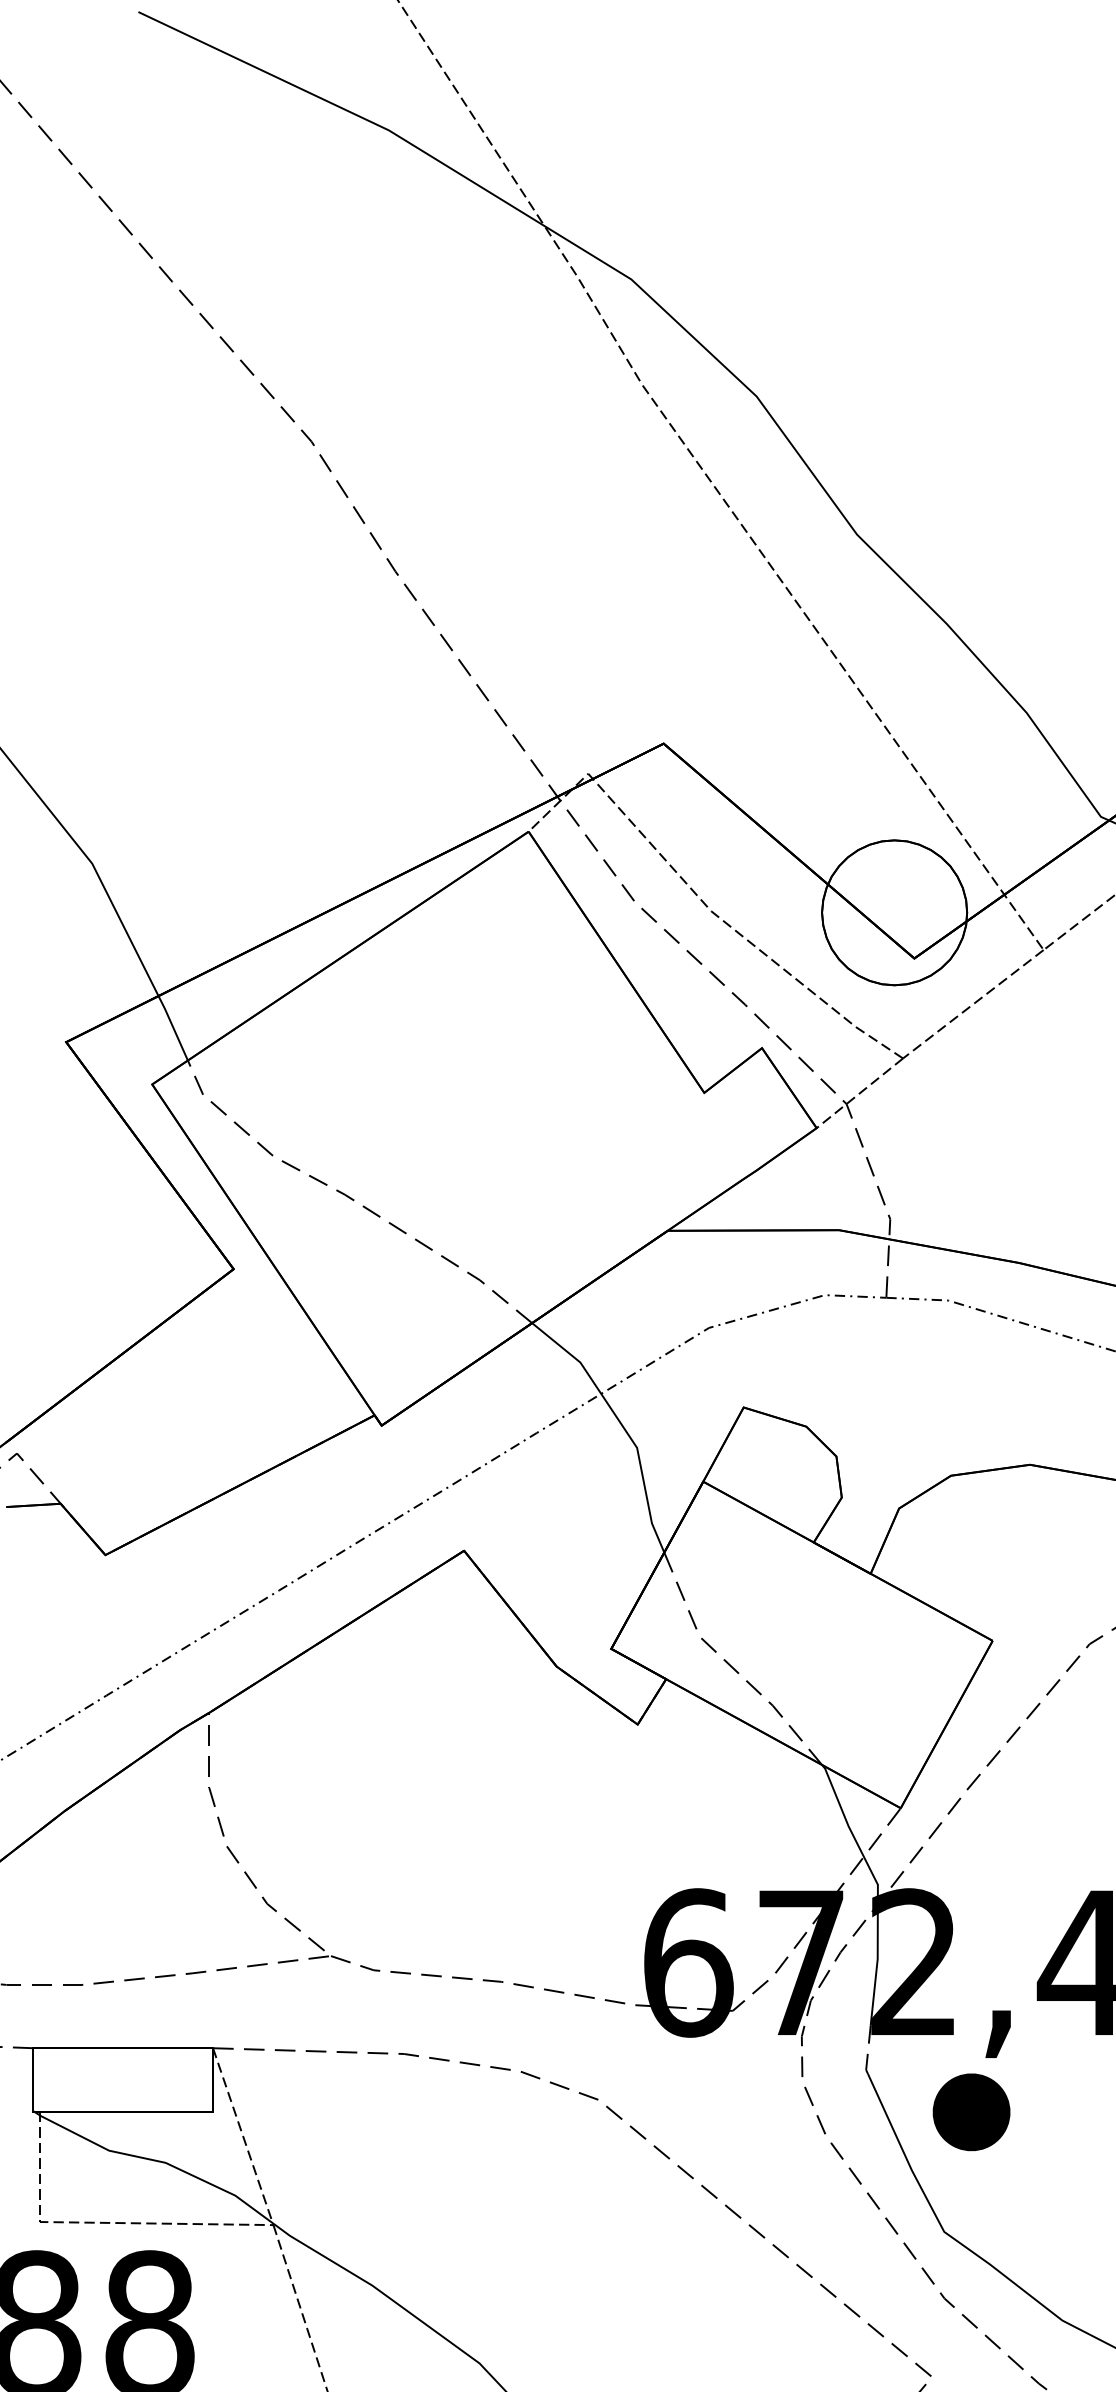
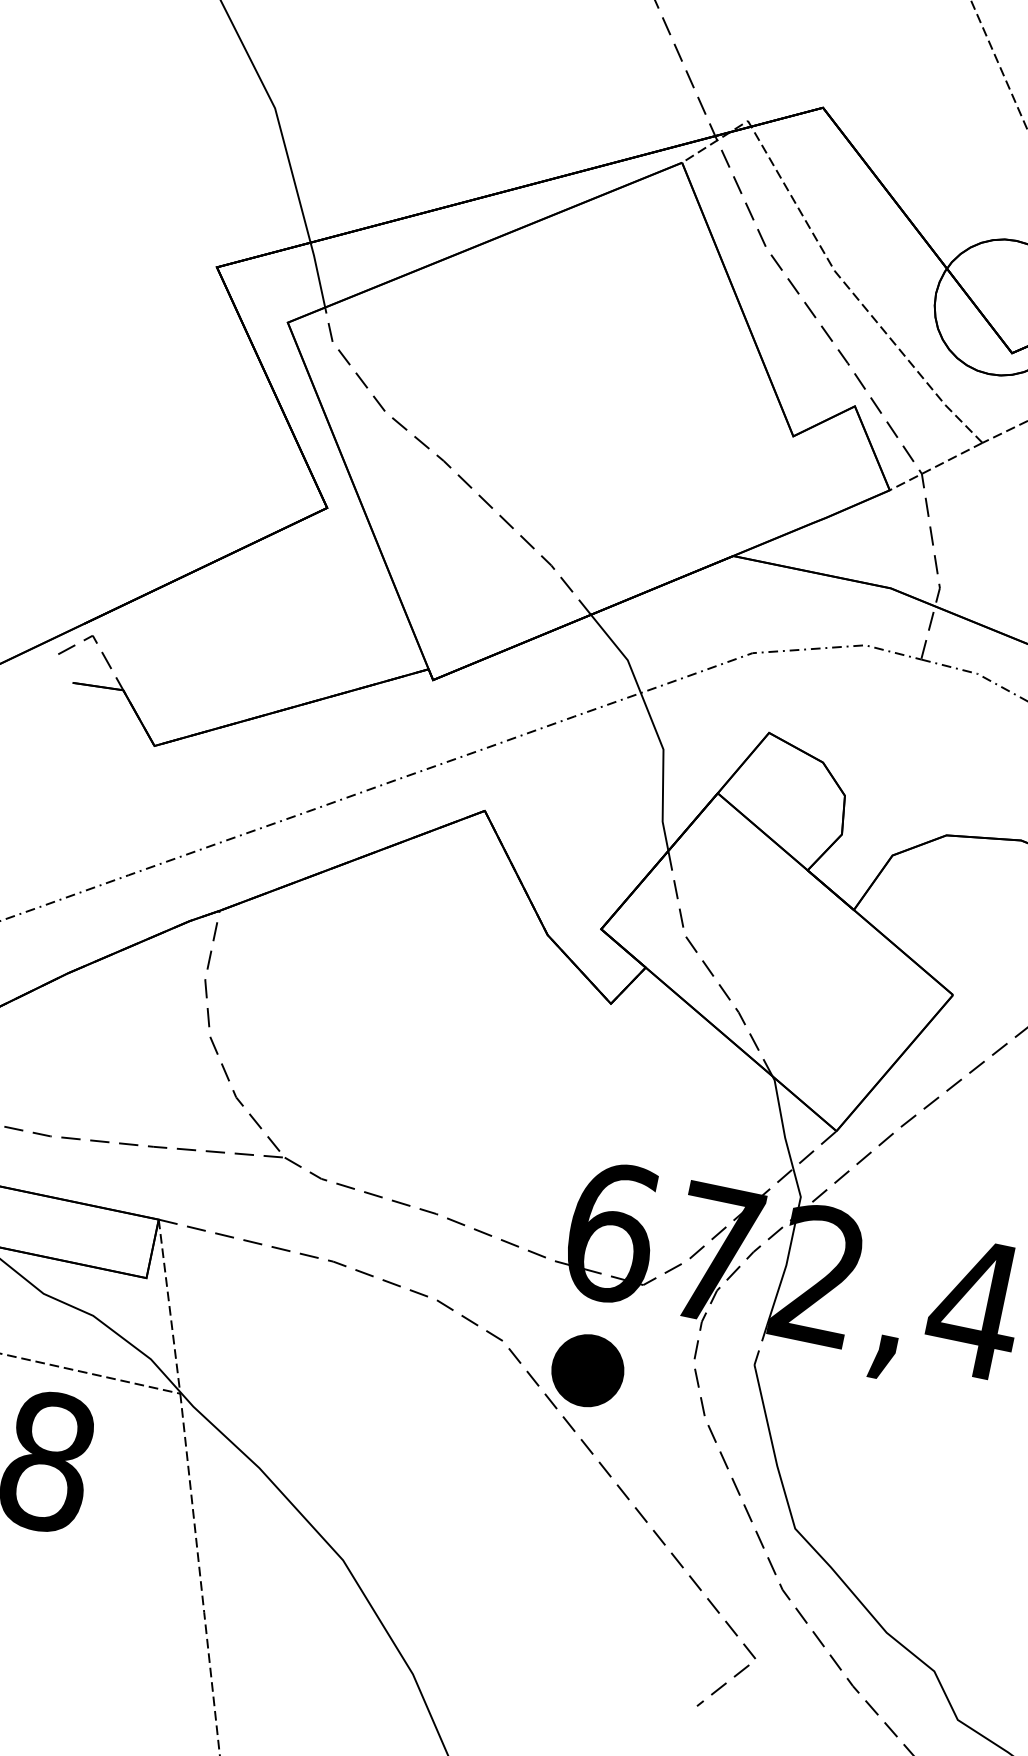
part: (971, 2112) -> (587, 1370), moved

